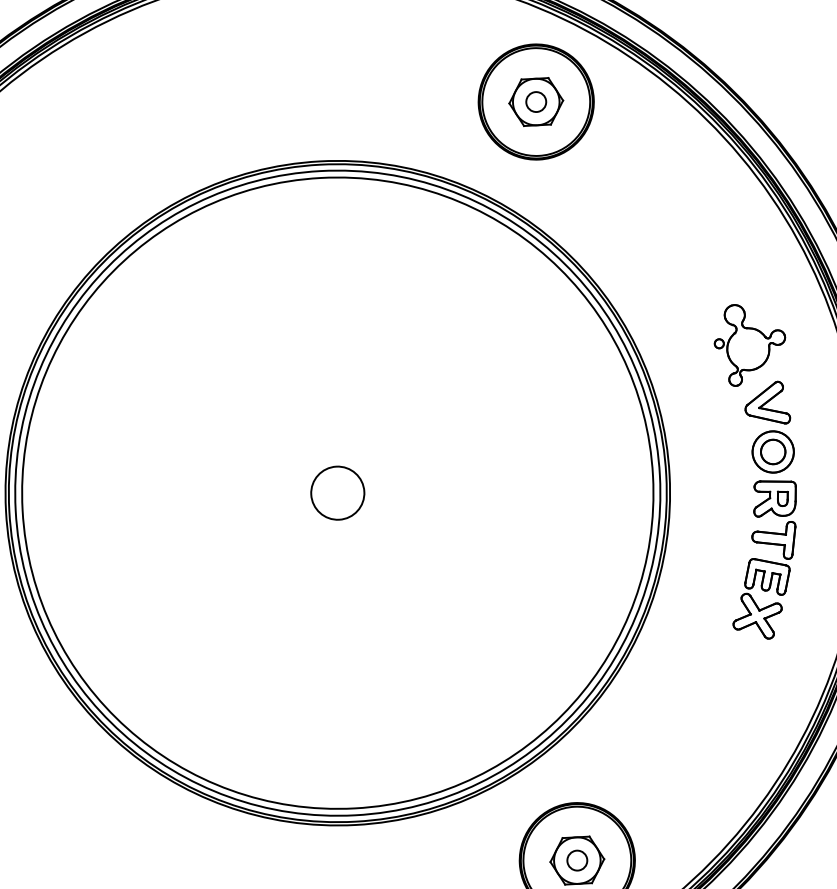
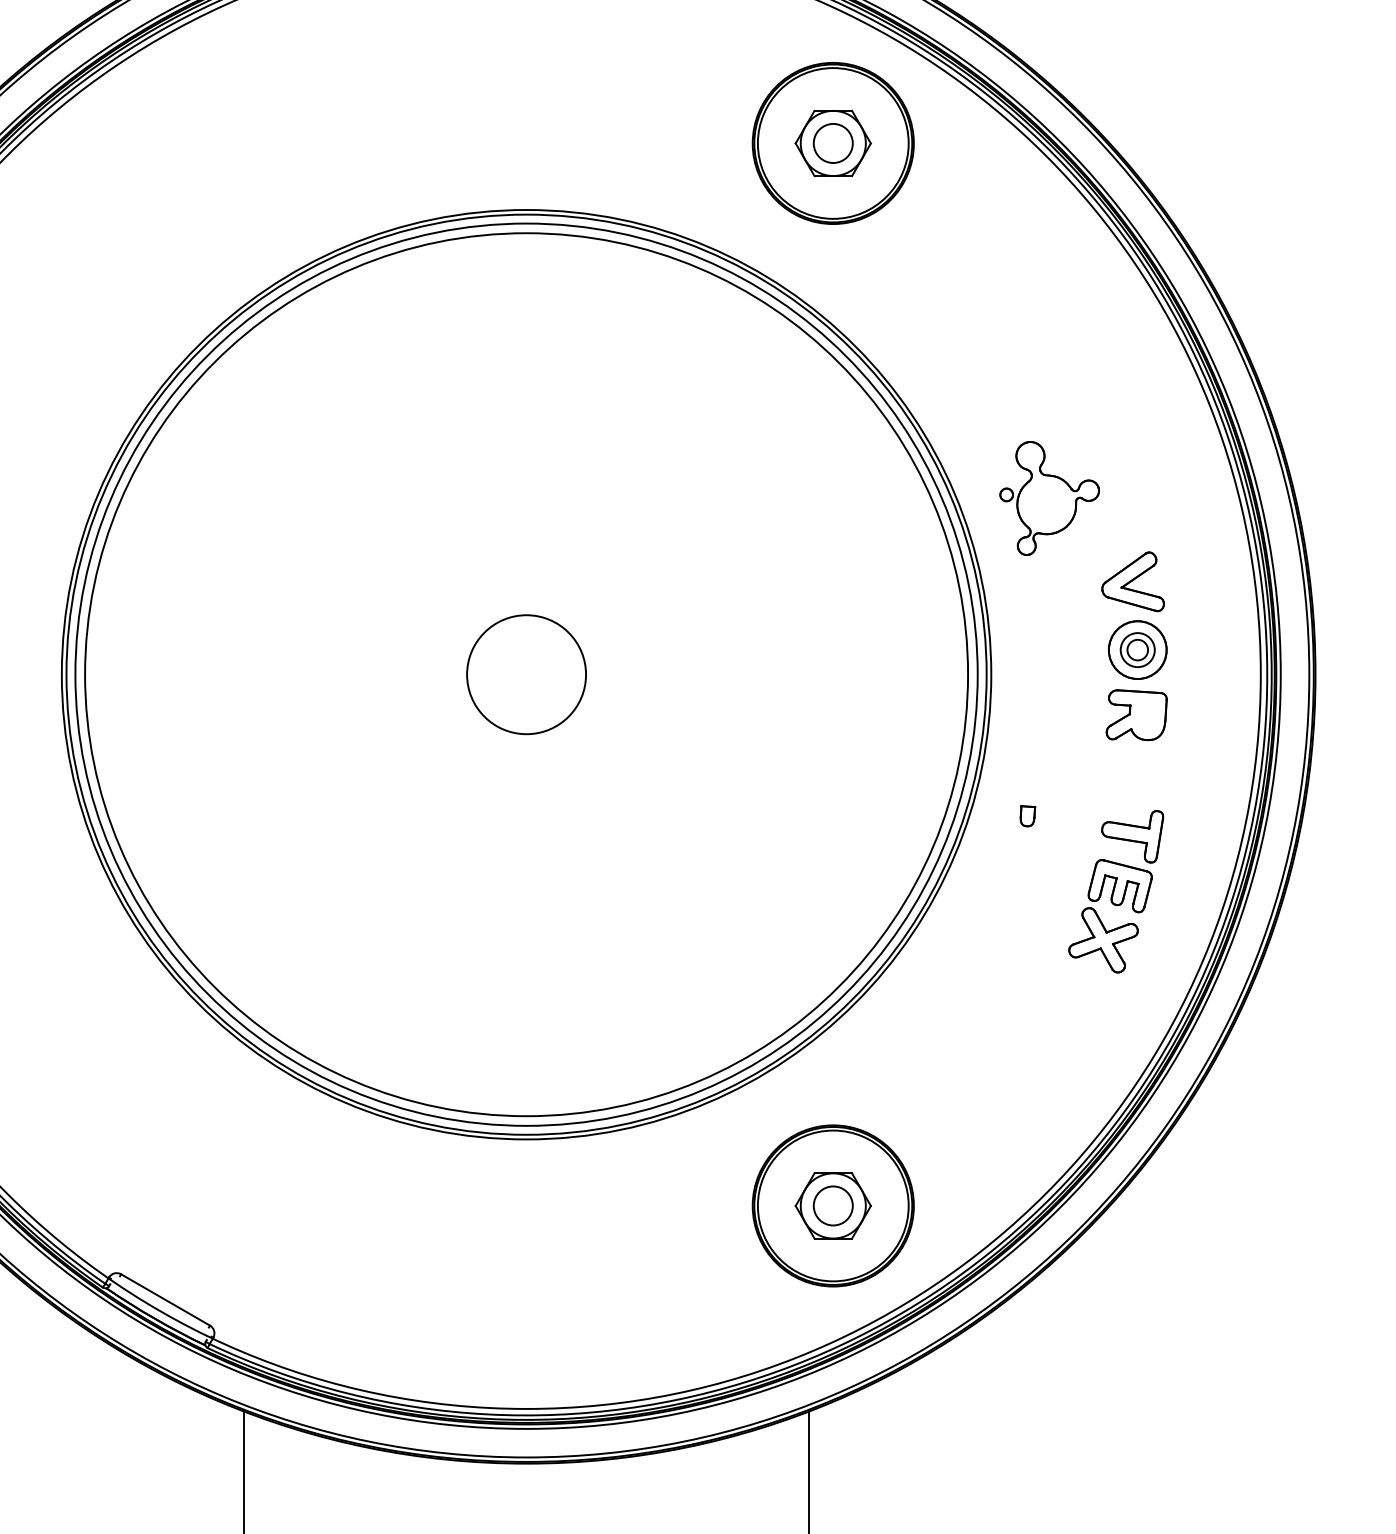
circle: (536, 102) -> (833, 143), size x1.4
part: (750, 344) -> (1049, 498), moved
circle: (773, 451) -> (1137, 649), size x0.6
circle: (337, 493) -> (526, 674), size x1.6
part: (782, 499) -> (1027, 816), moved
part: (764, 580) -> (1116, 891), moved
circle: (577, 860) -> (833, 1205), size x1.4

